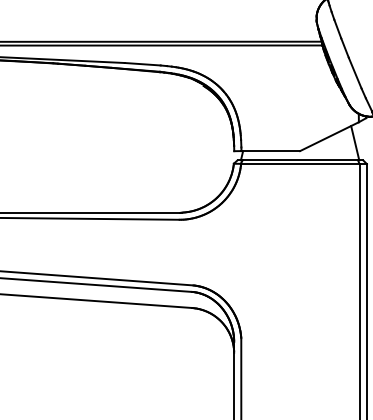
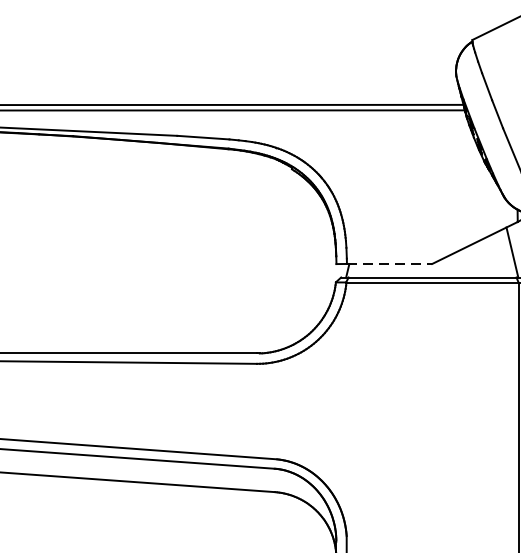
line: (271, 151) -> (390, 264), solid -> dashed

